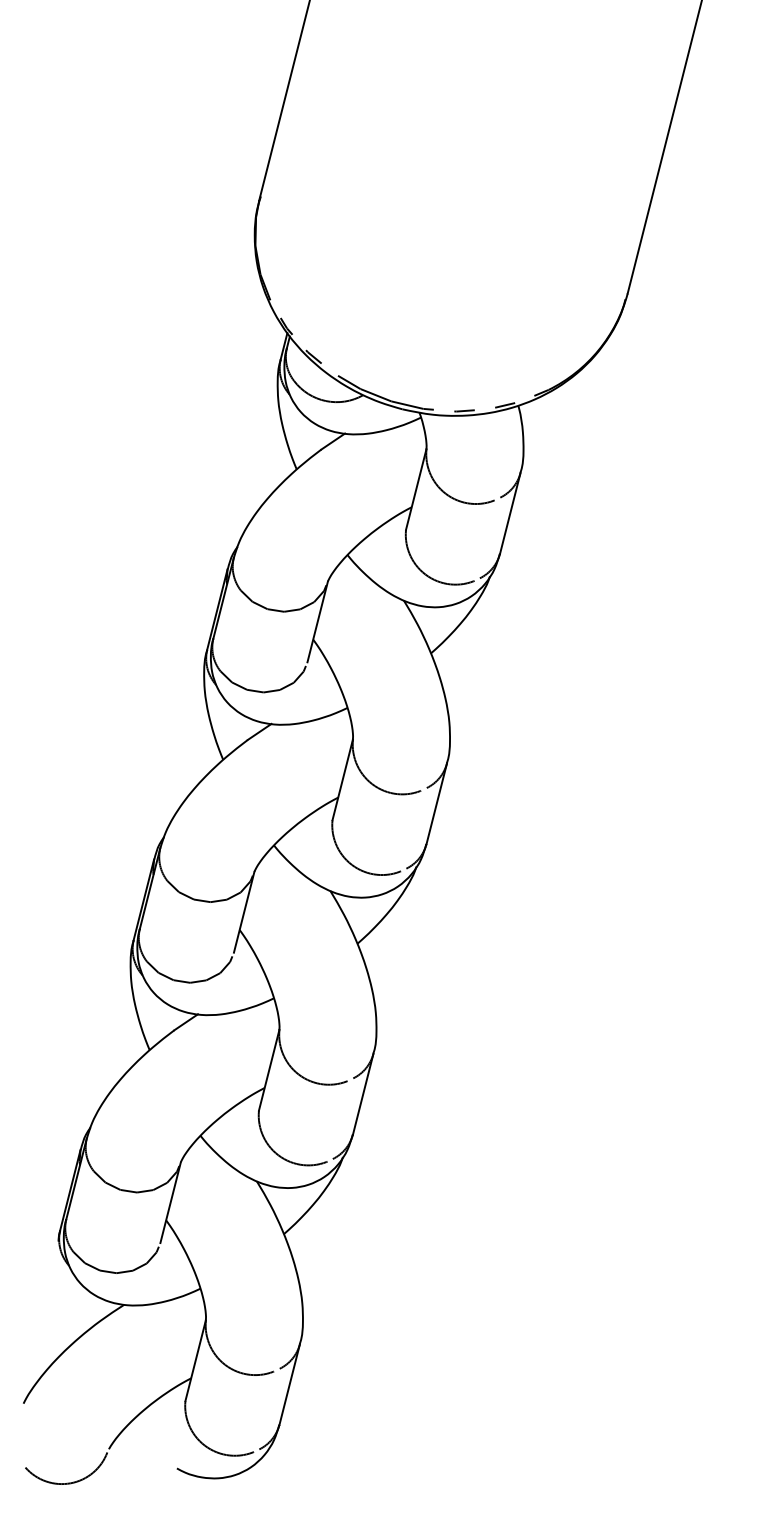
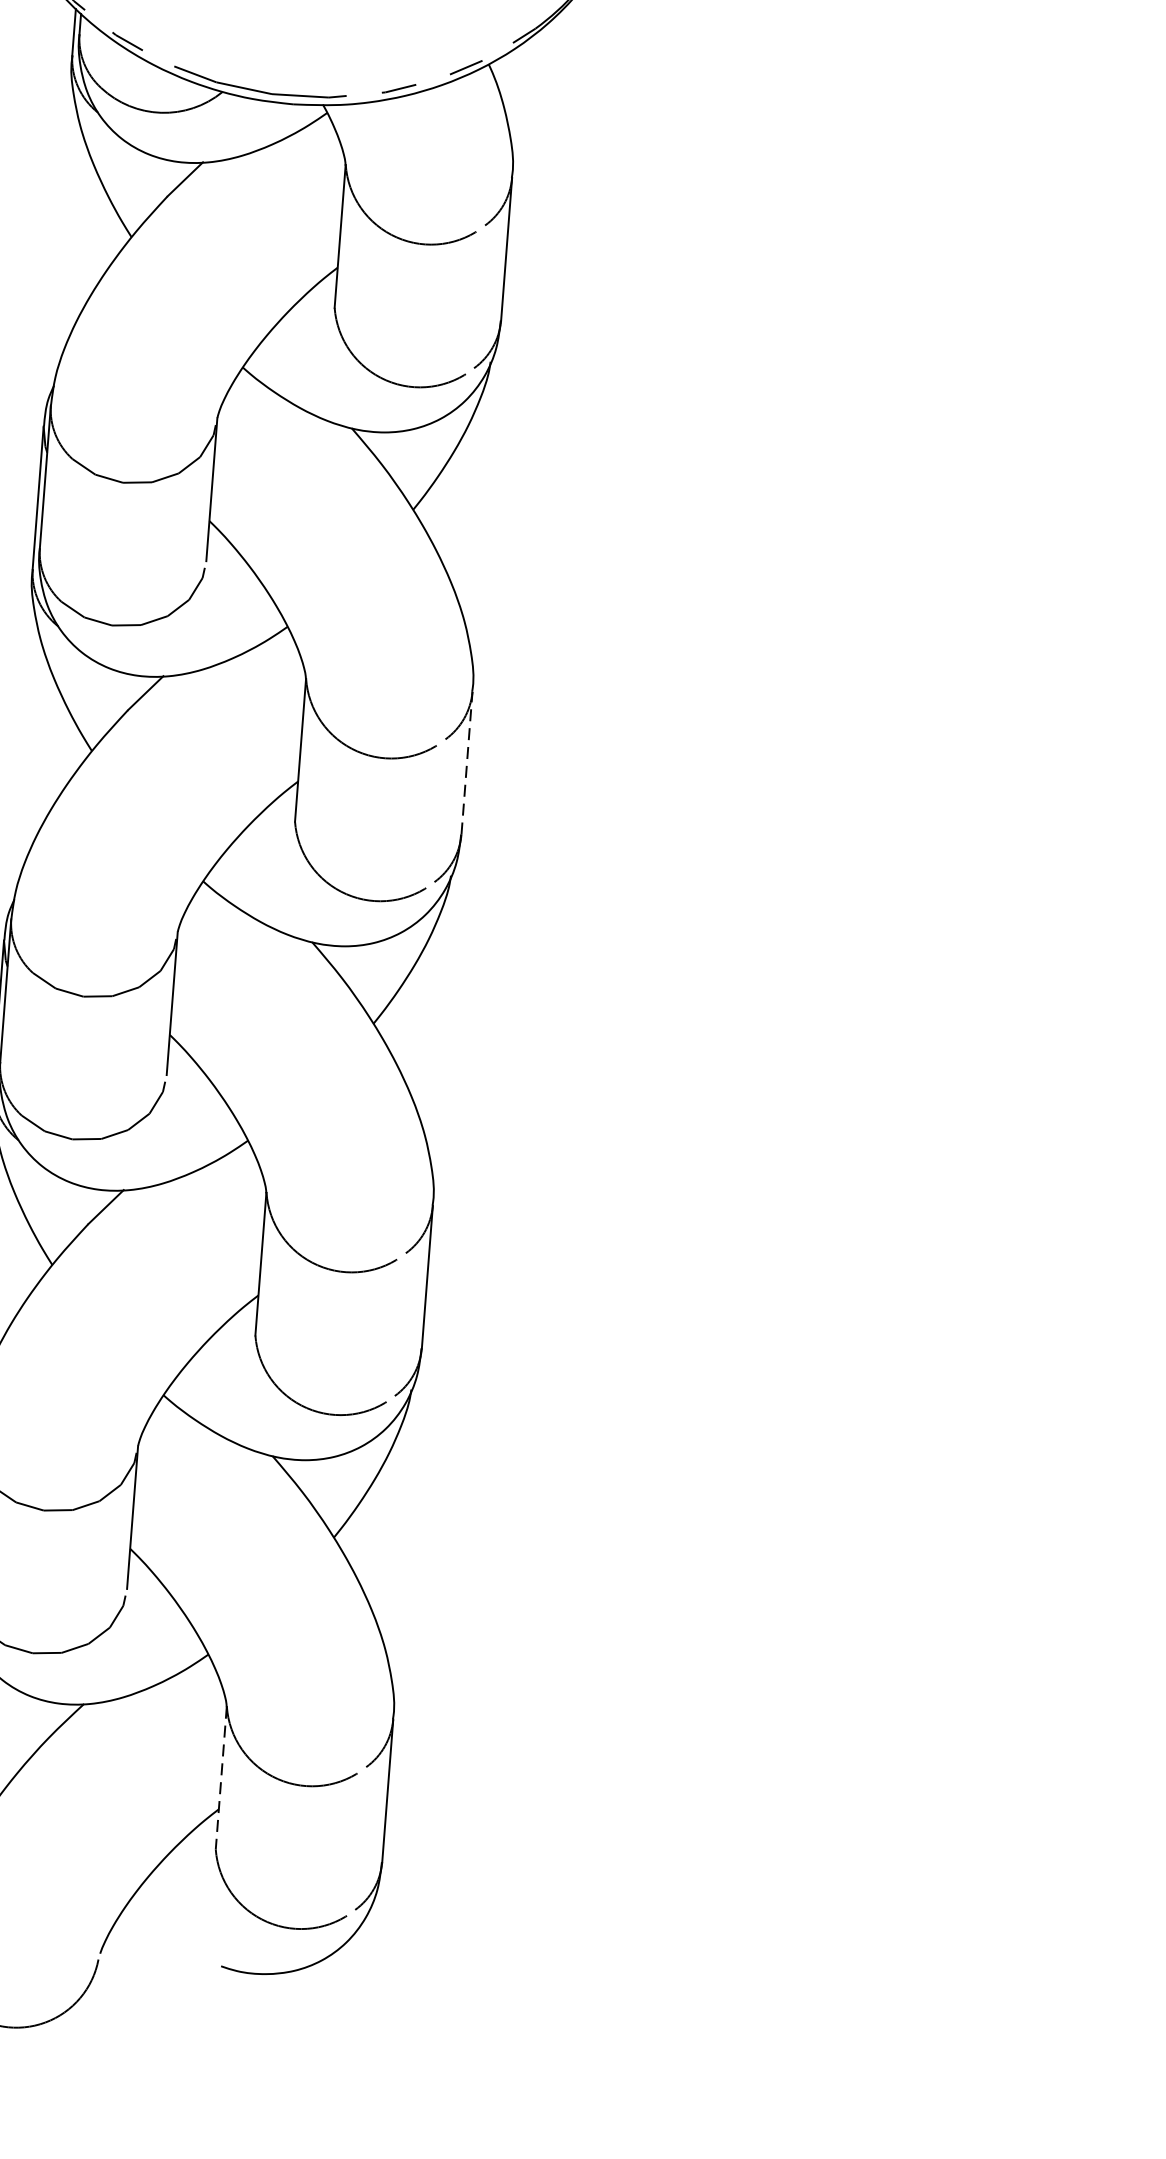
line: (436, 803) -> (466, 762), solid -> dashed
line: (195, 1360) -> (220, 1777), solid -> dashed

